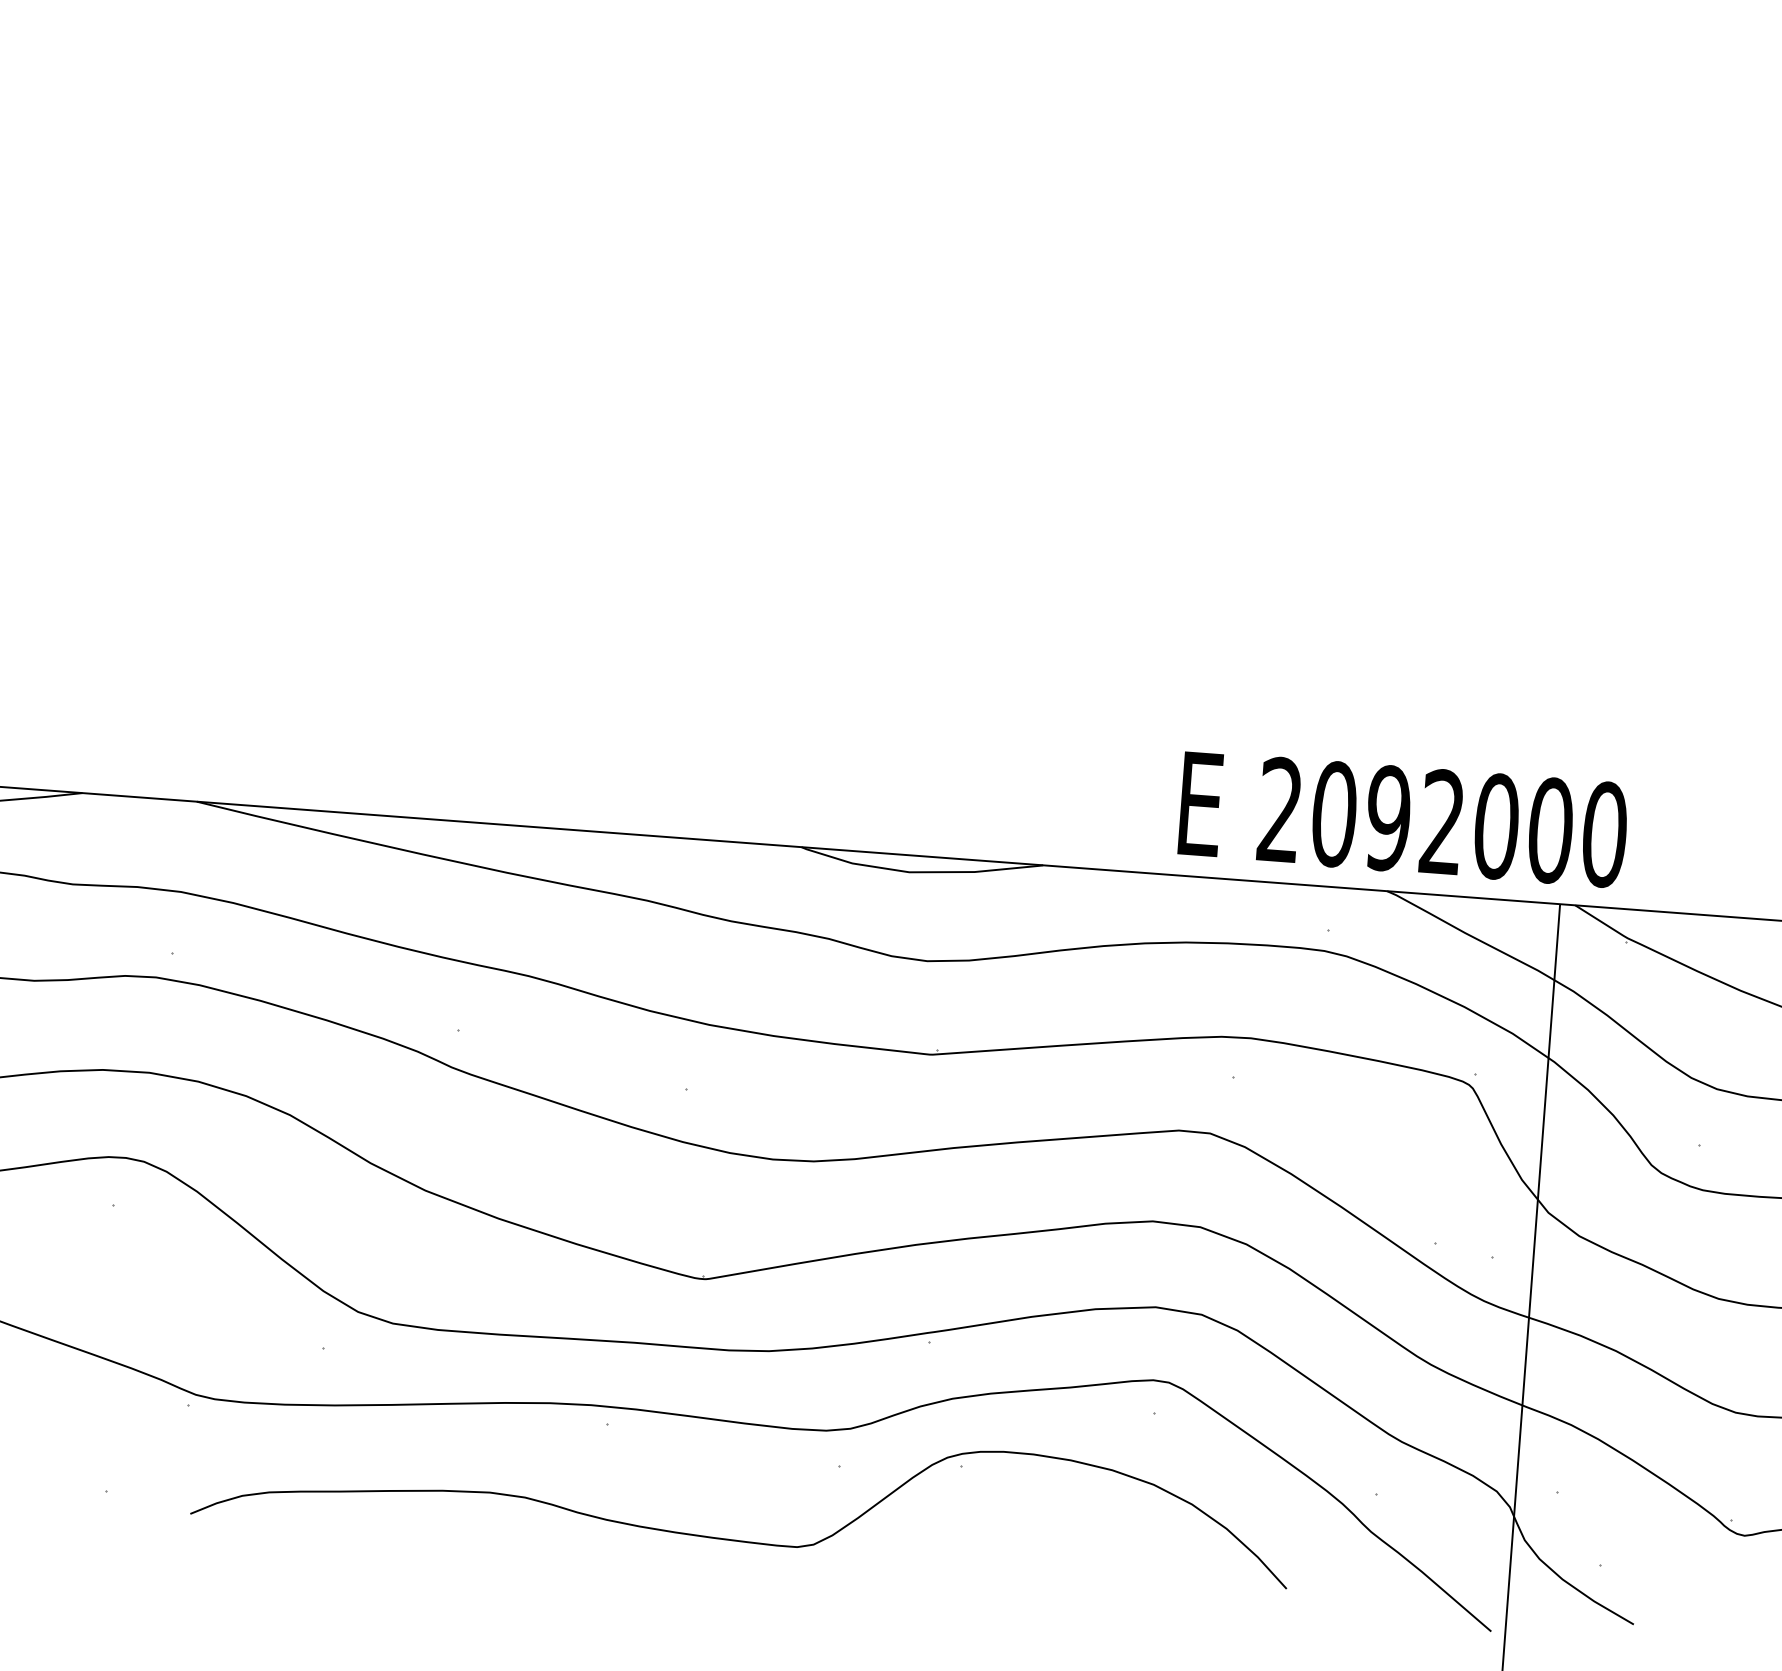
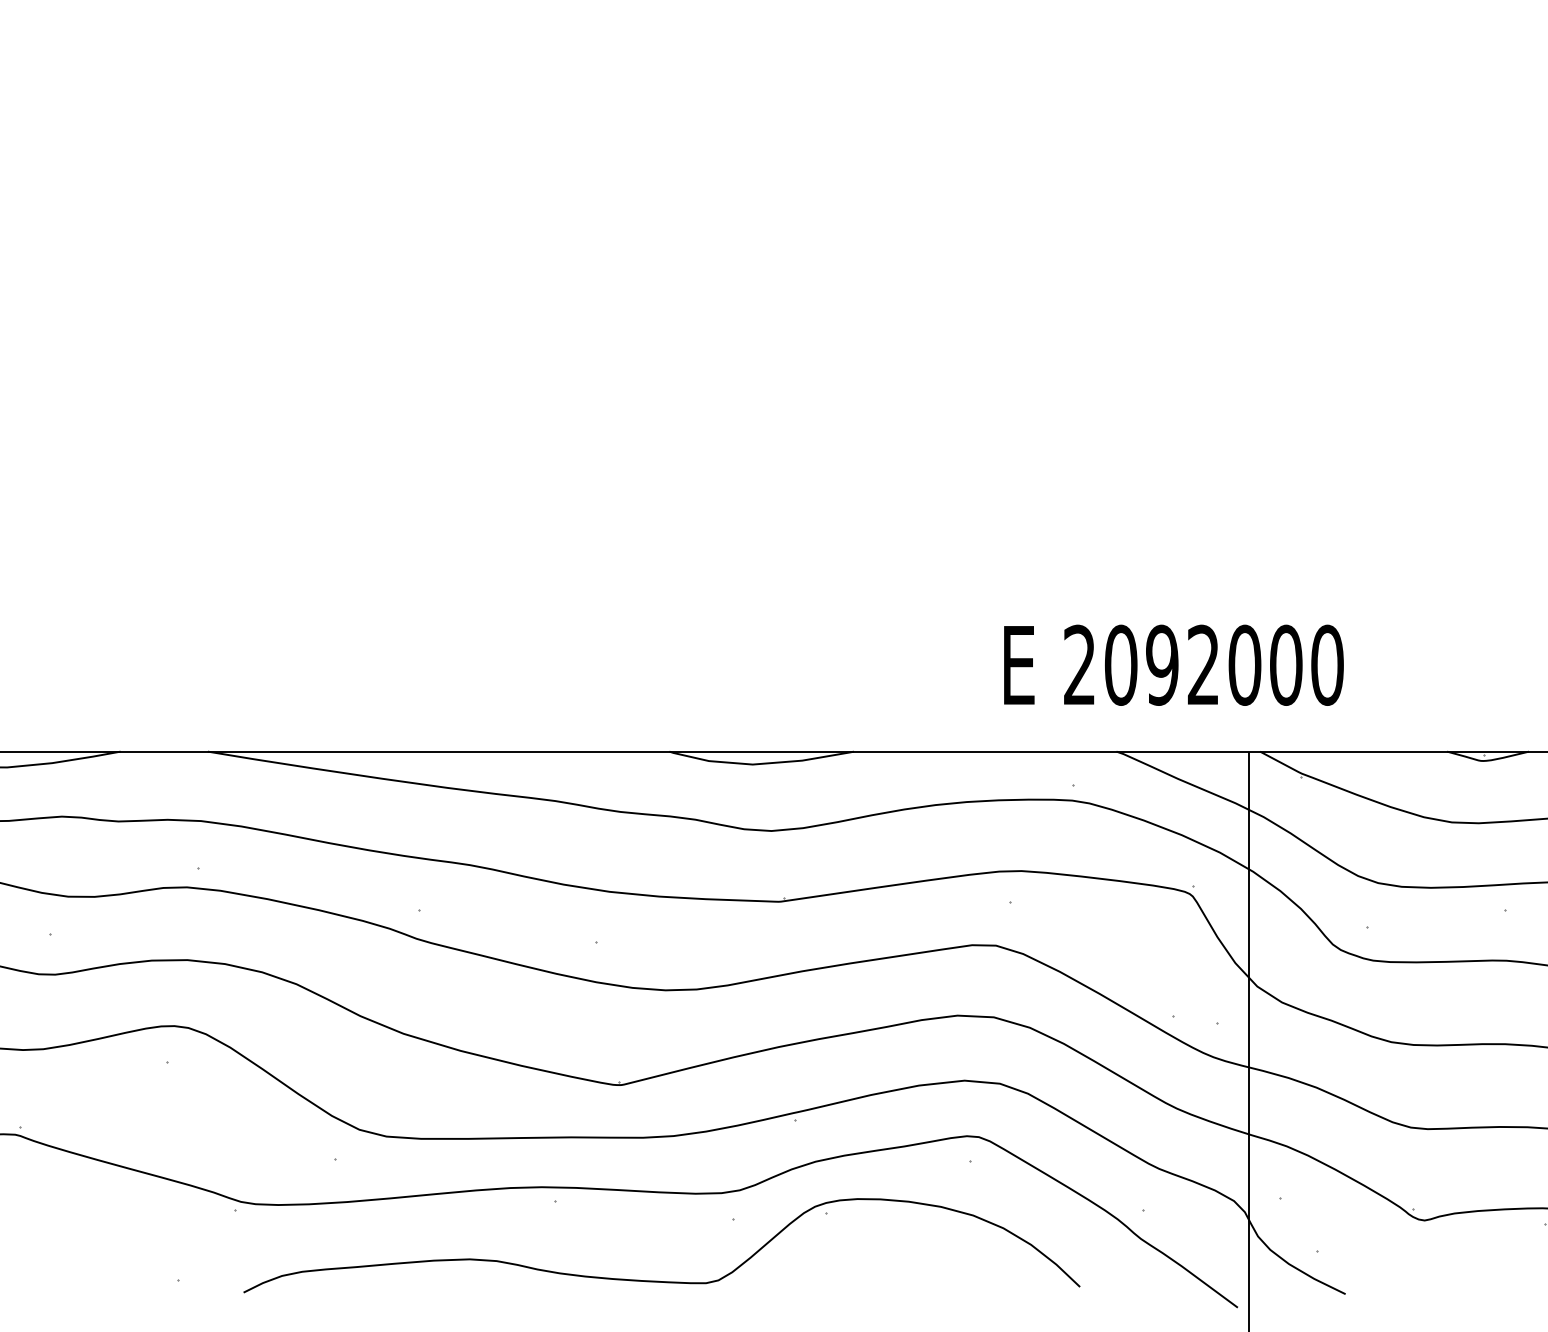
text: (1403, 818) -> (1173, 664), moved

